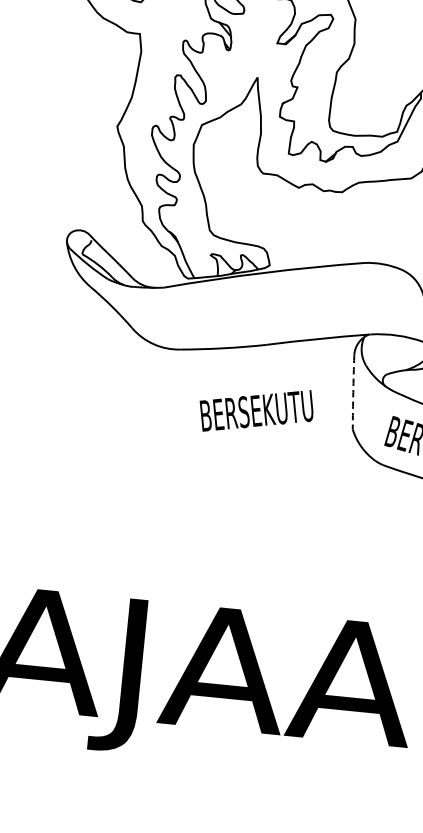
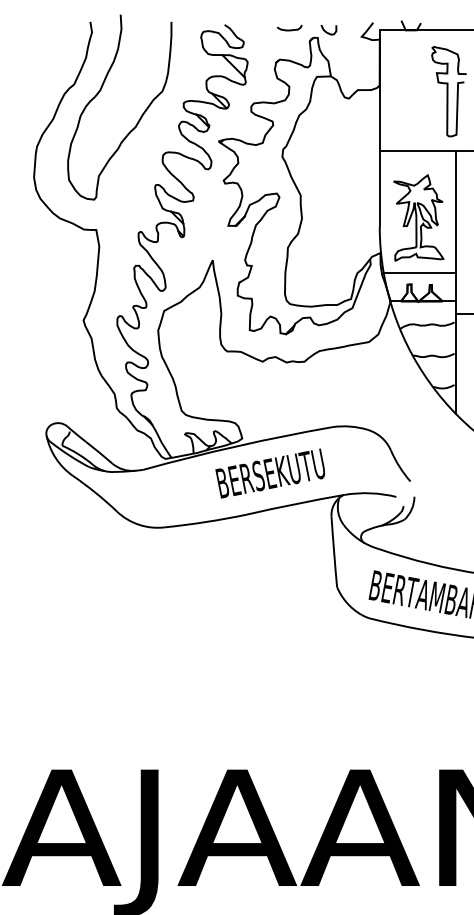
arc: (353, 392) -> (334, 551), dashed -> solid
text: (255, 410) -> (269, 473), moved

